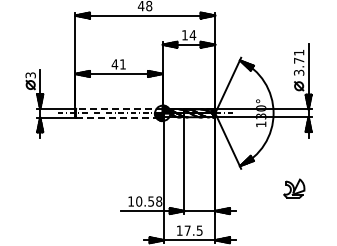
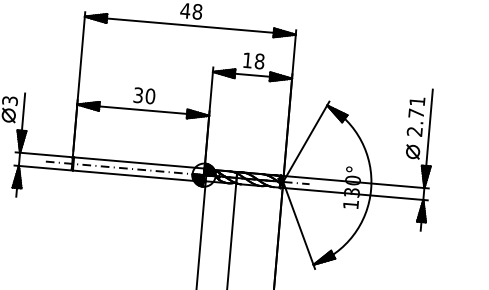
text: (192, 35) -> (258, 61), 14 -> 18
text: (118, 64) -> (143, 95), 41 -> 30
text: (299, 72) -> (415, 131), 3.71 -> 2.71
line: (118, 108) -> (138, 162), dashed -> solid
line: (119, 117) -> (138, 175), dashed -> solid

